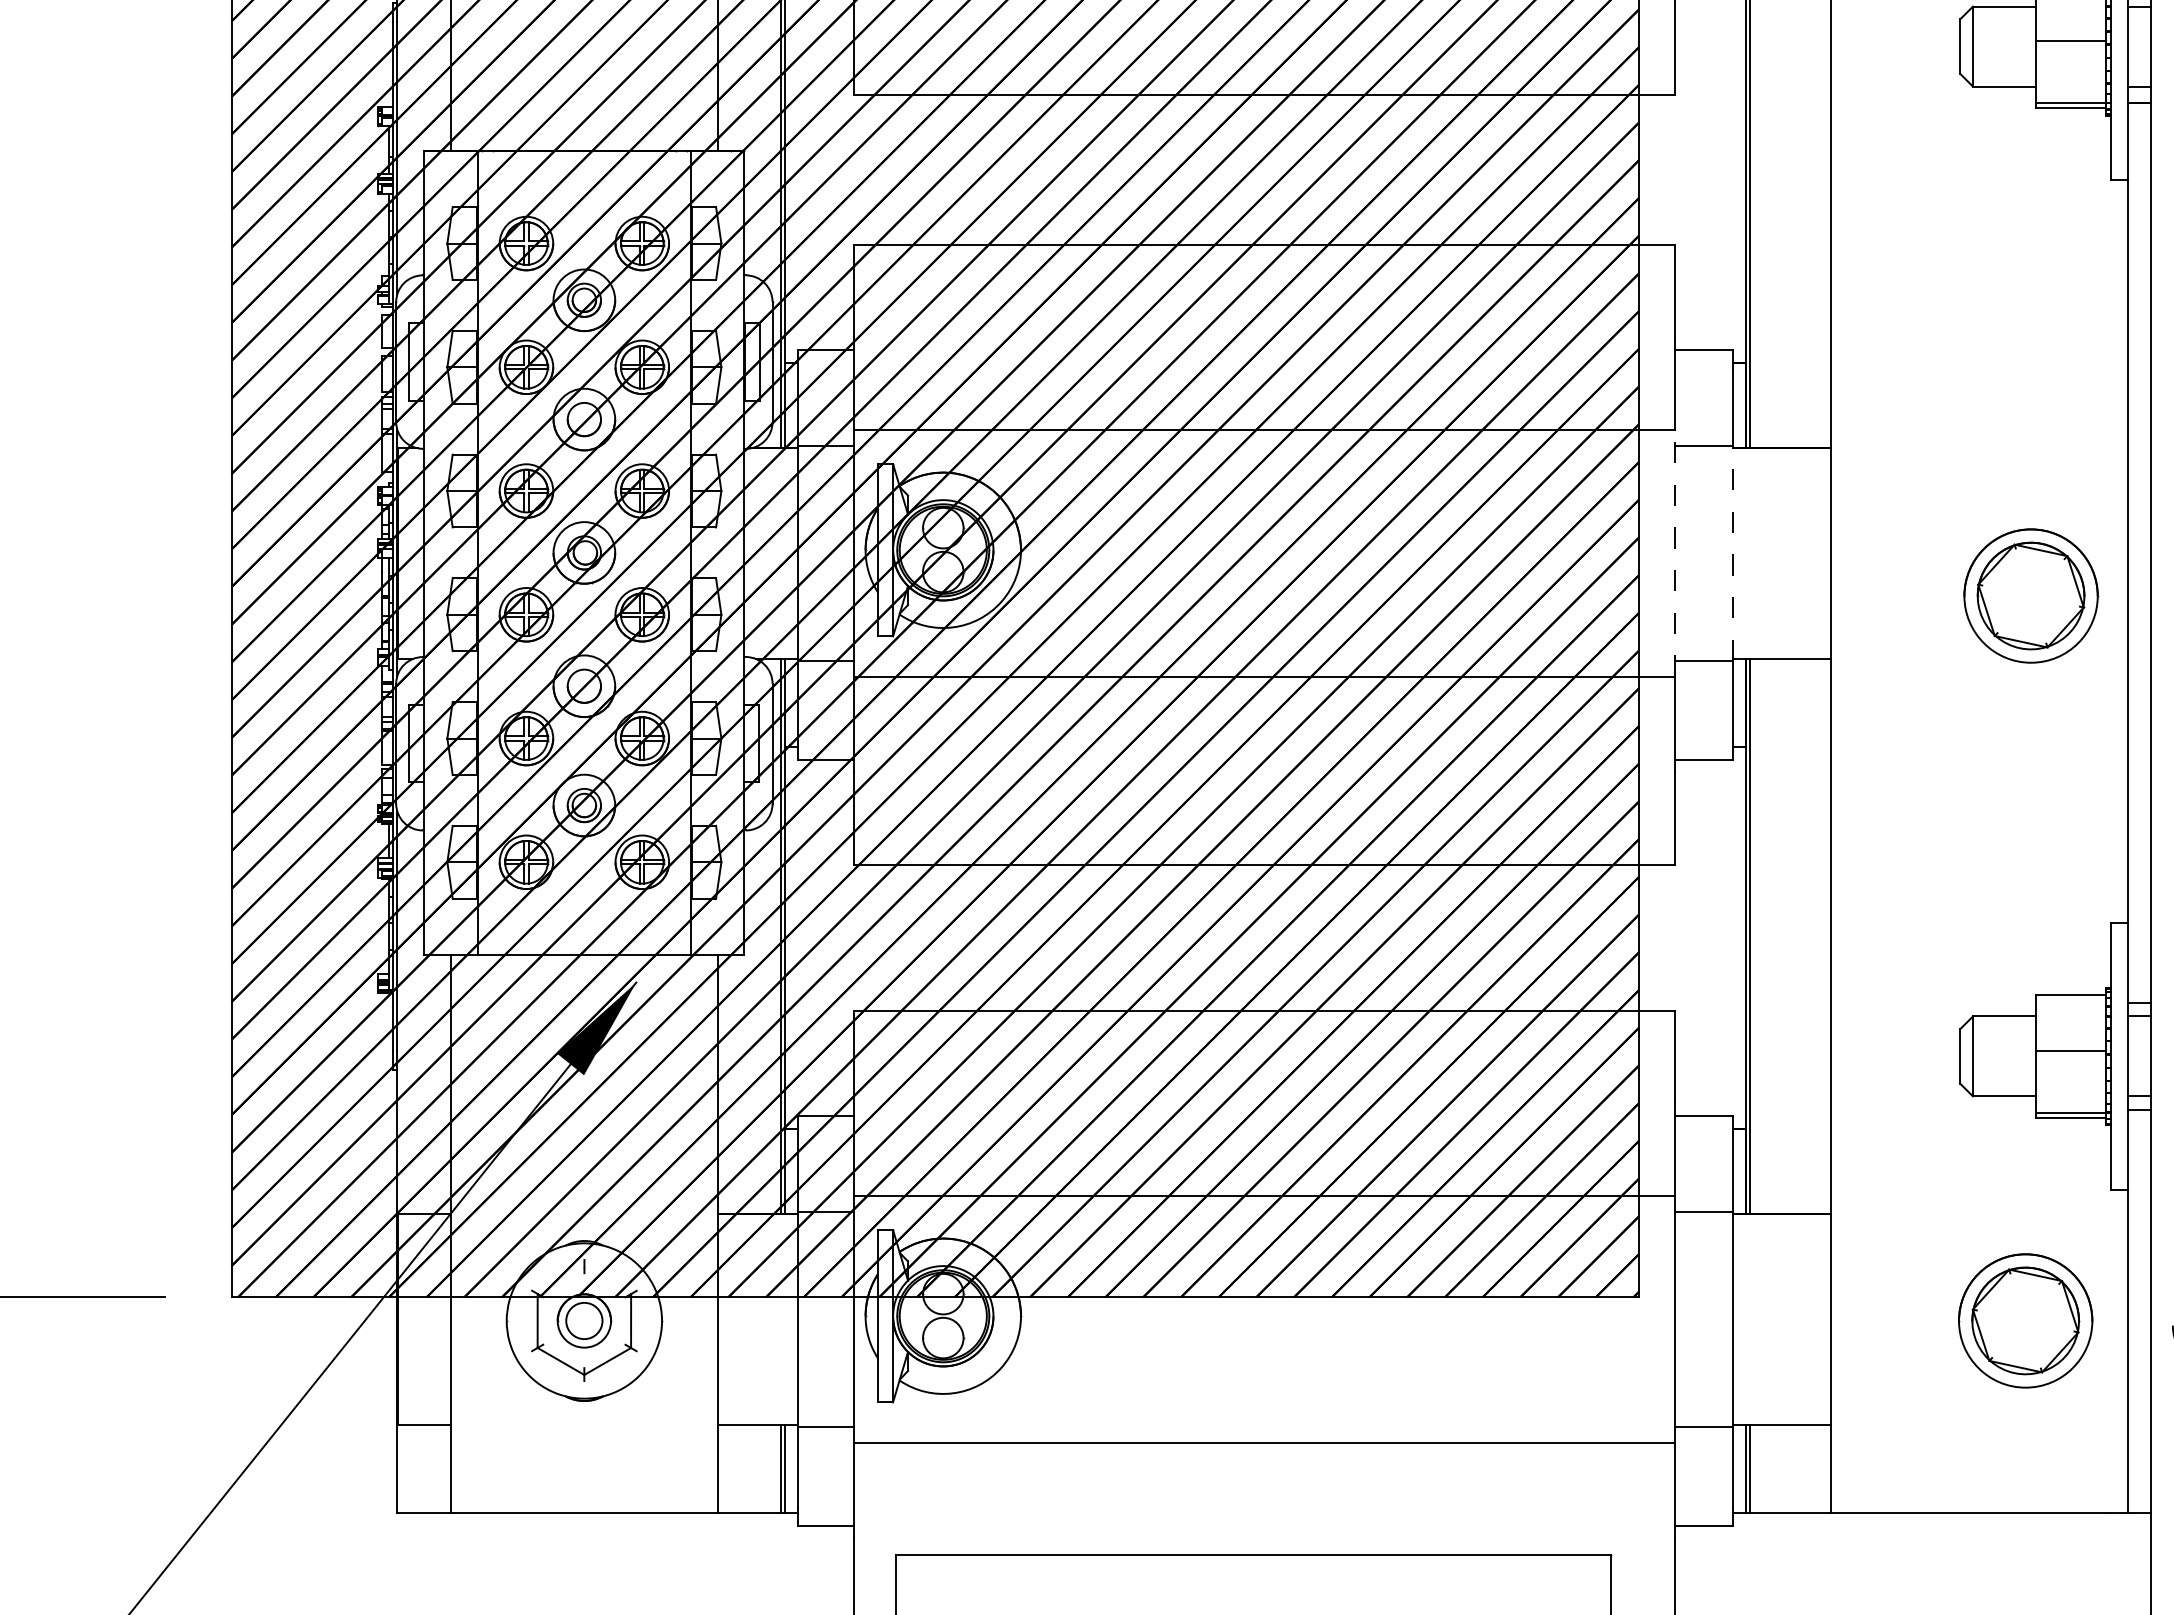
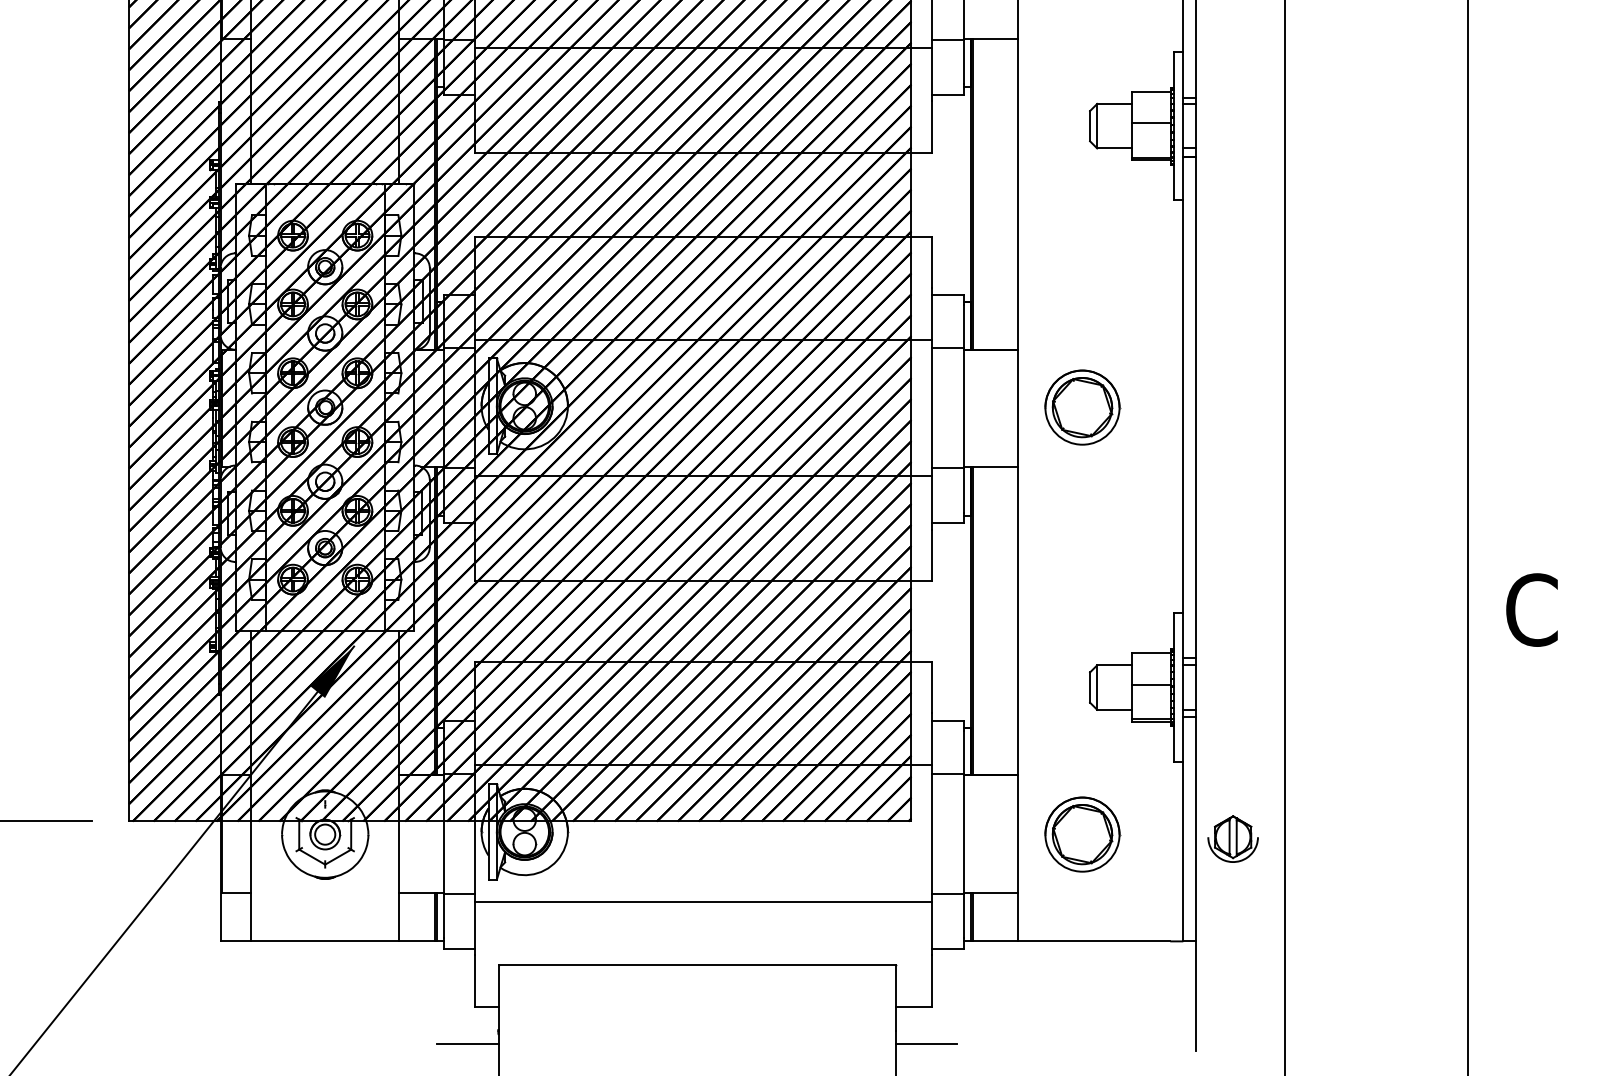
line: (1674, 552) -> (931, 407), dashed -> solid
line: (1732, 554) -> (963, 408), dashed -> solid
part: (2031, 595) -> (1082, 407), moved
part: (2025, 1320) -> (1082, 834), moved

